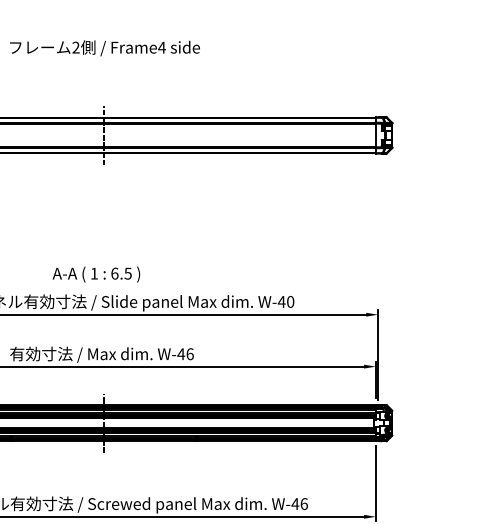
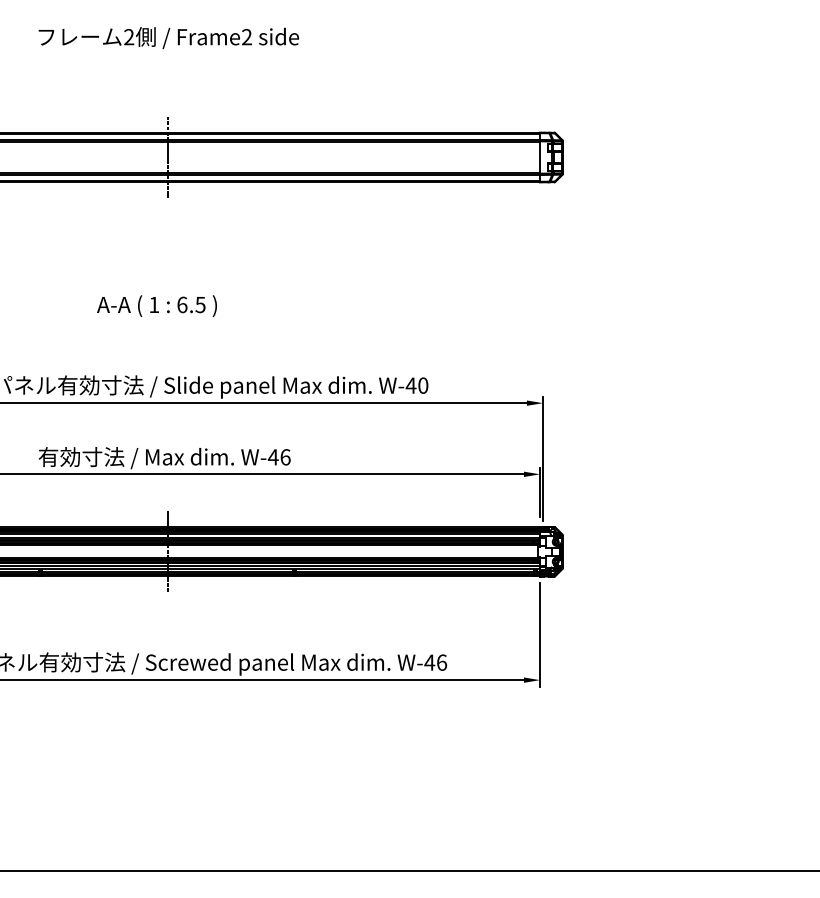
text: (161, 47) -> (246, 36), Frame4 -> Frame2
text: (95, 274) -> (156, 305), moved

